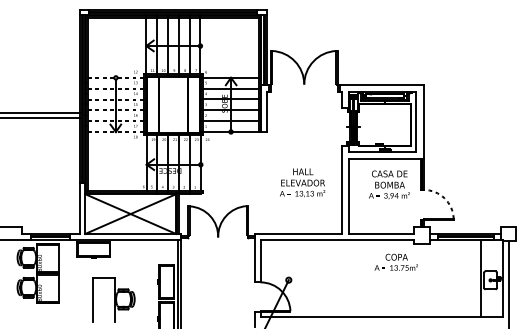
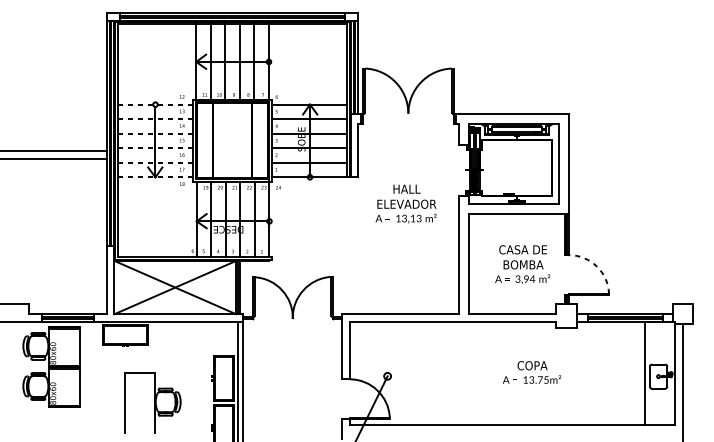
text: (302, 182) -> (406, 203), moved
text: (389, 184) -> (522, 263), moved
text: (395, 261) -> (530, 371), moved

